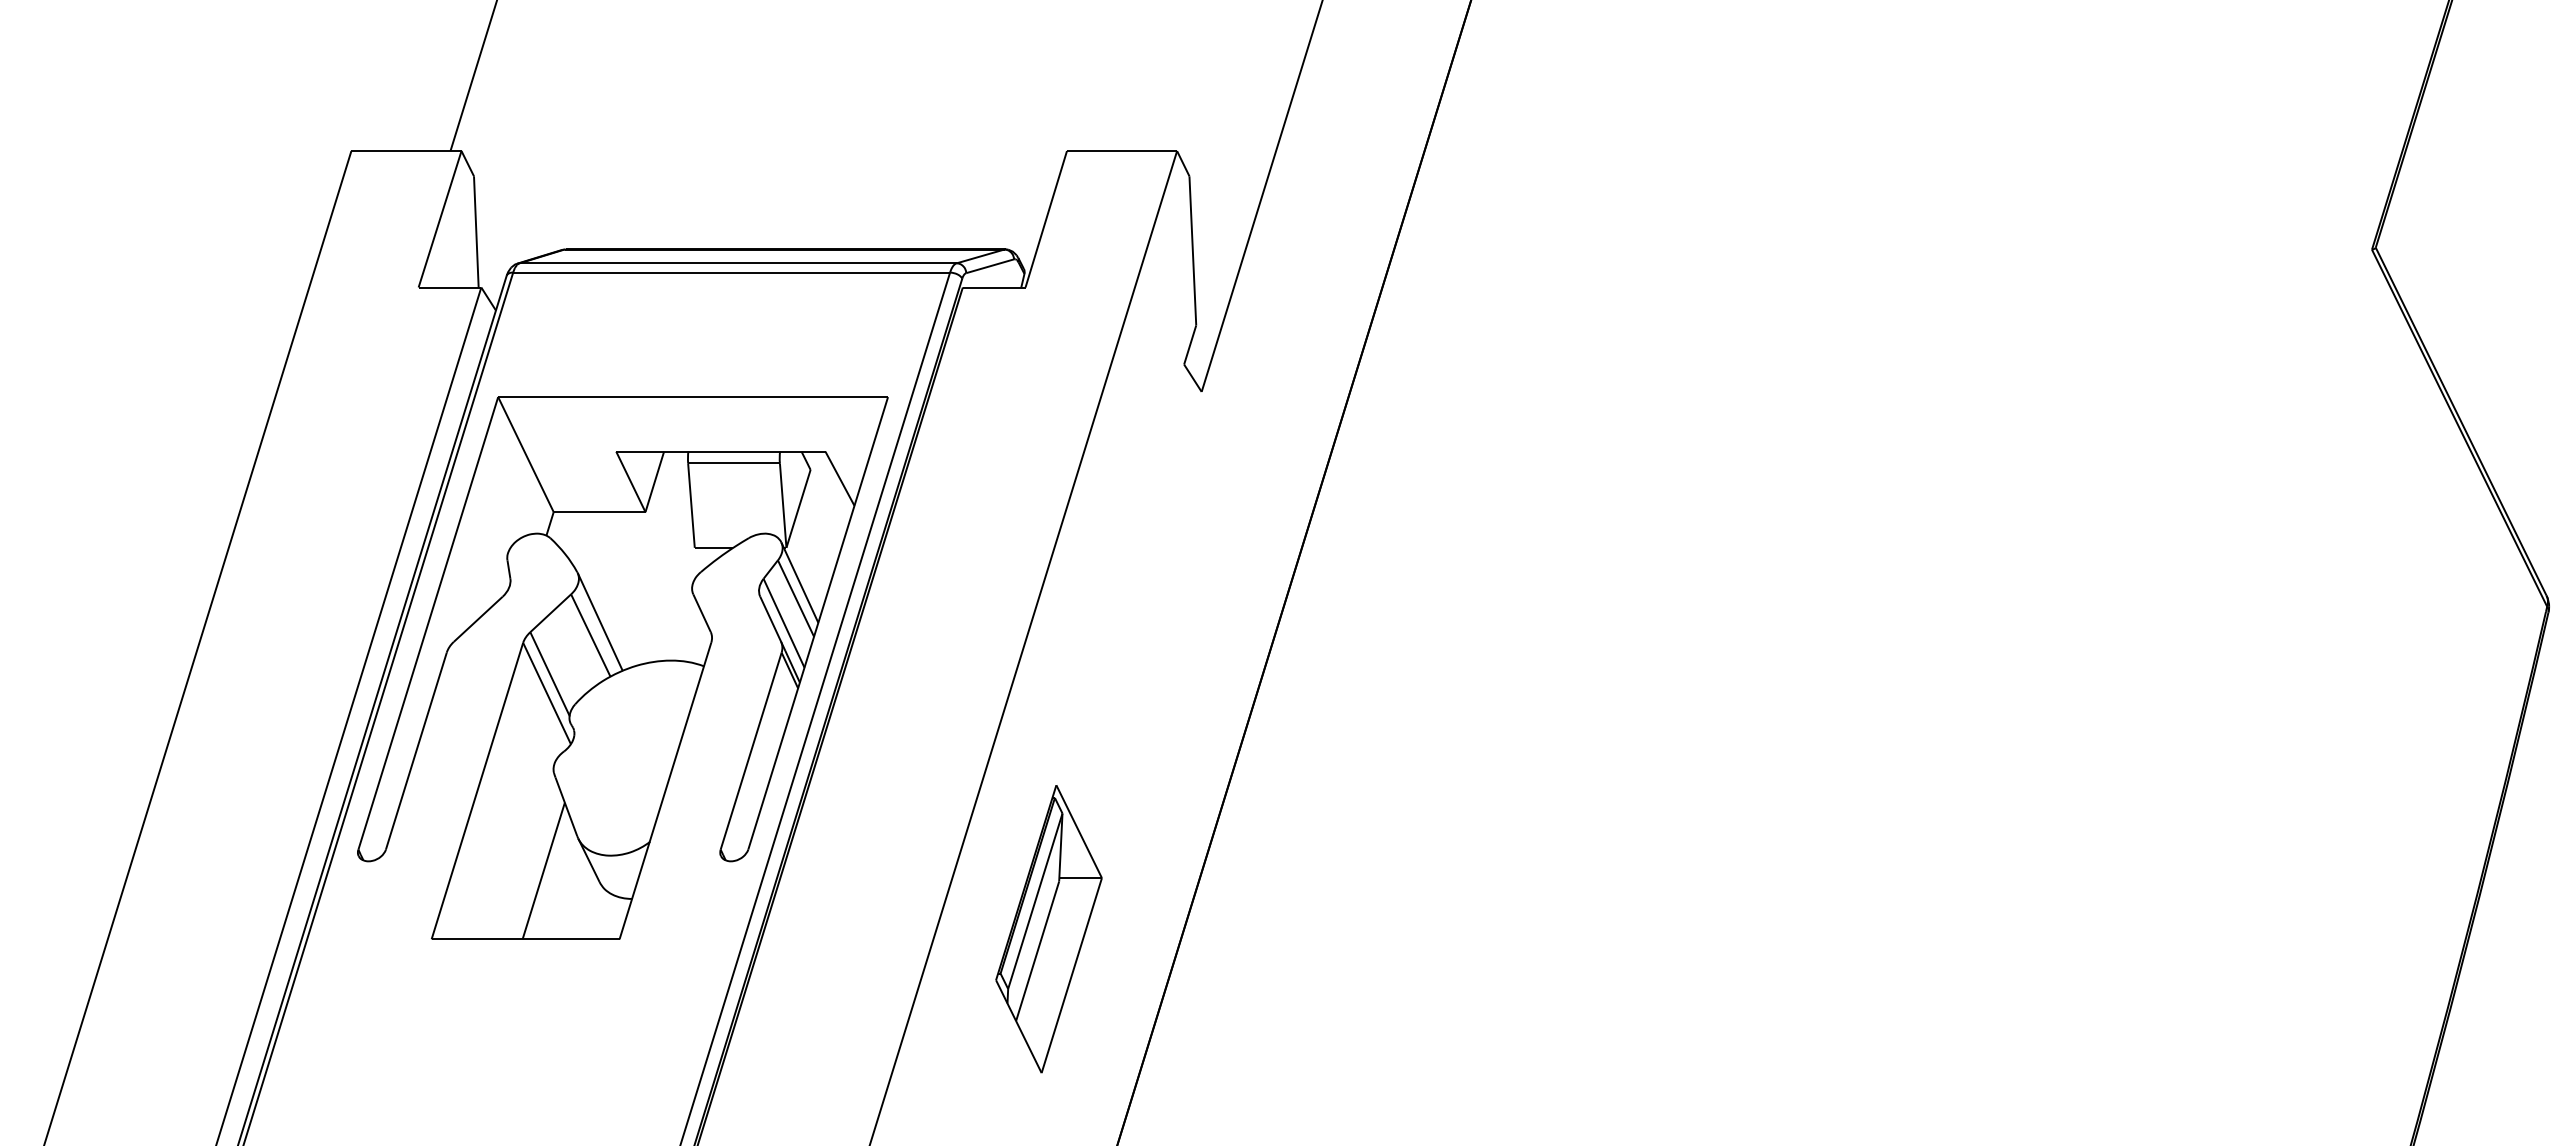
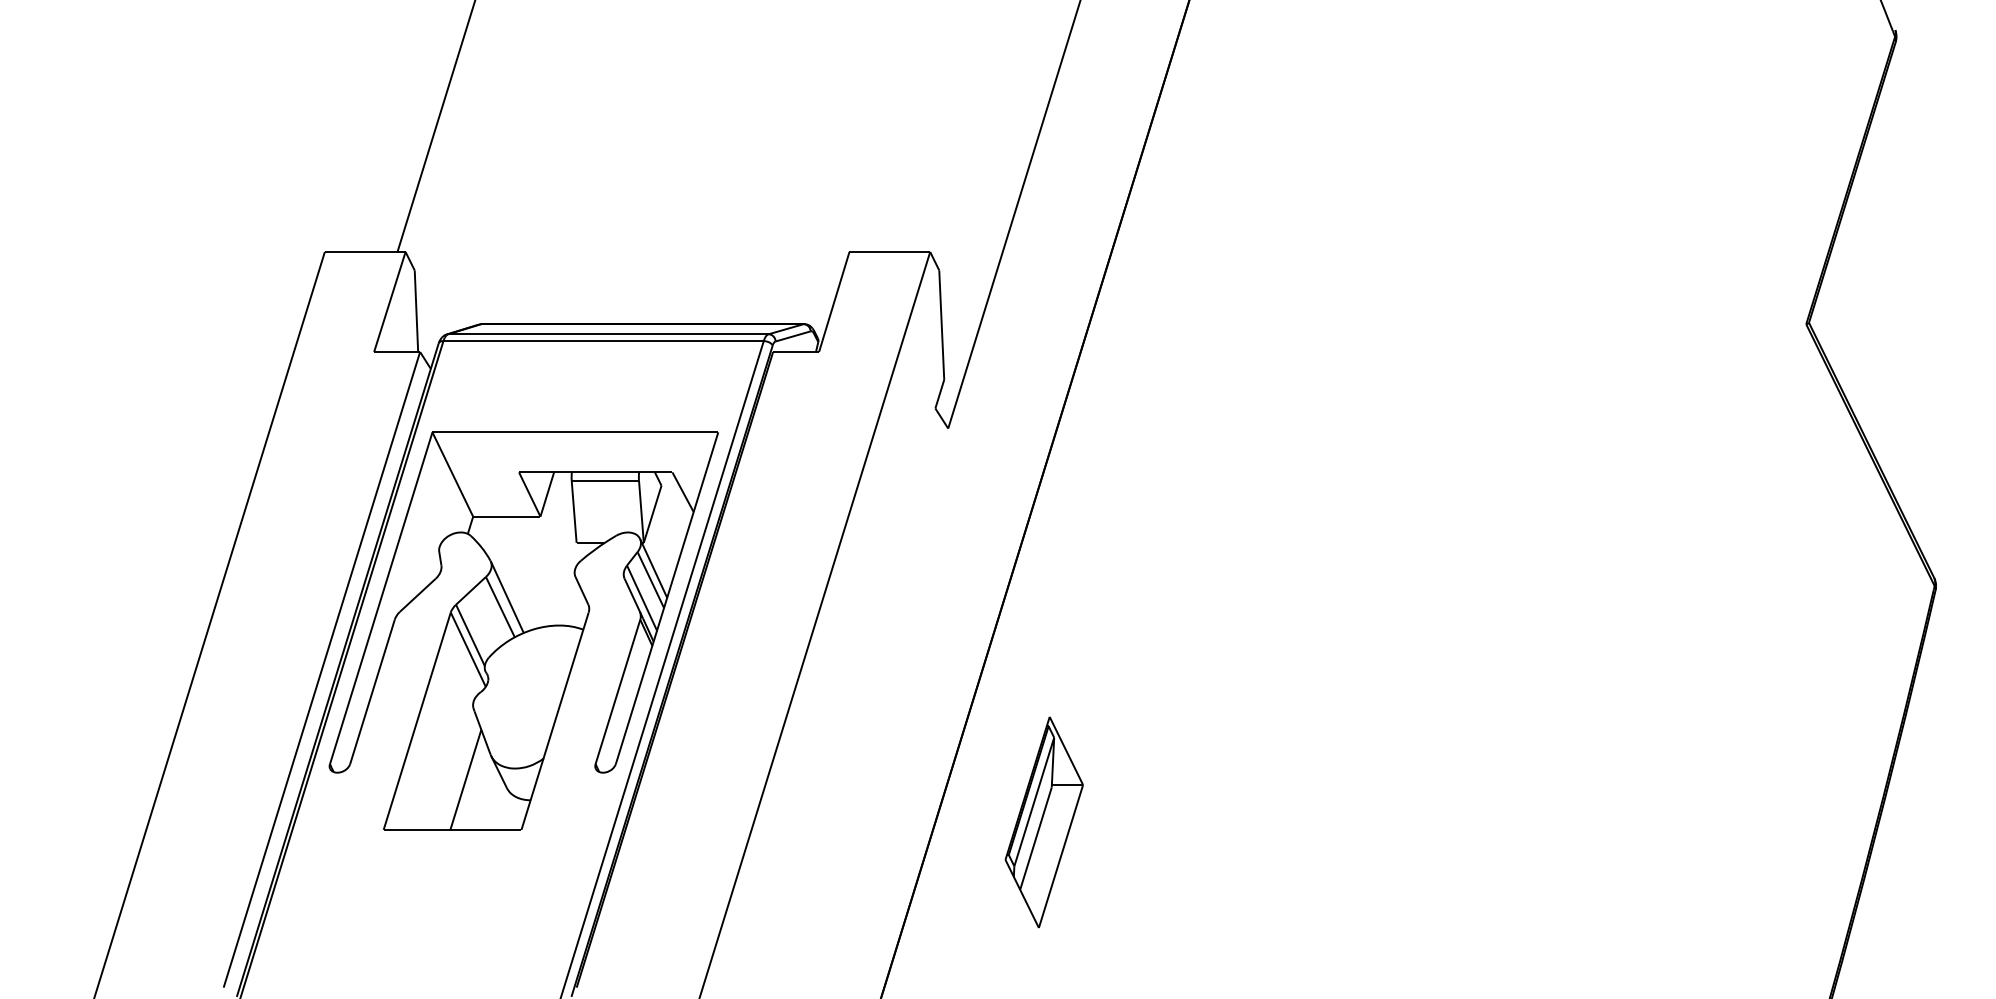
part: (1047, 929) -> (1043, 822), moved

